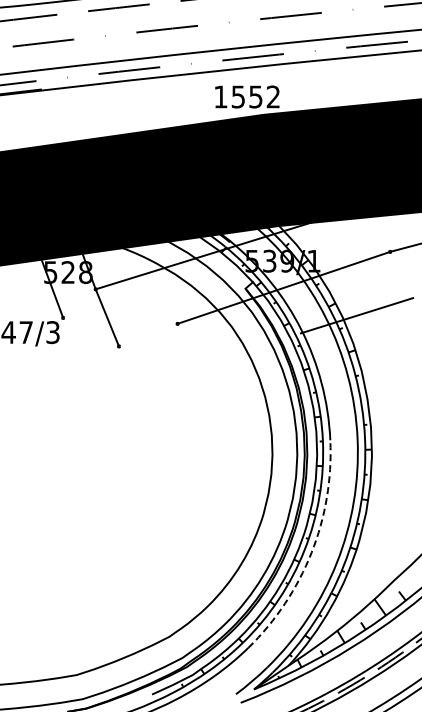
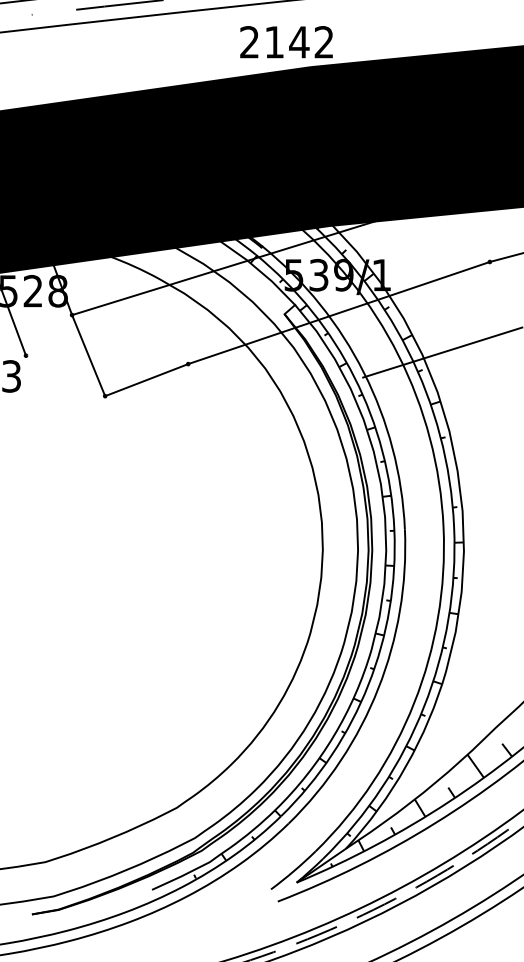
text: (238, 96) -> (274, 41), 1552 -> 2142
line: (148, 335) -> (146, 380), added
arc: (311, 552) -> (378, 688), dashed -> solid

